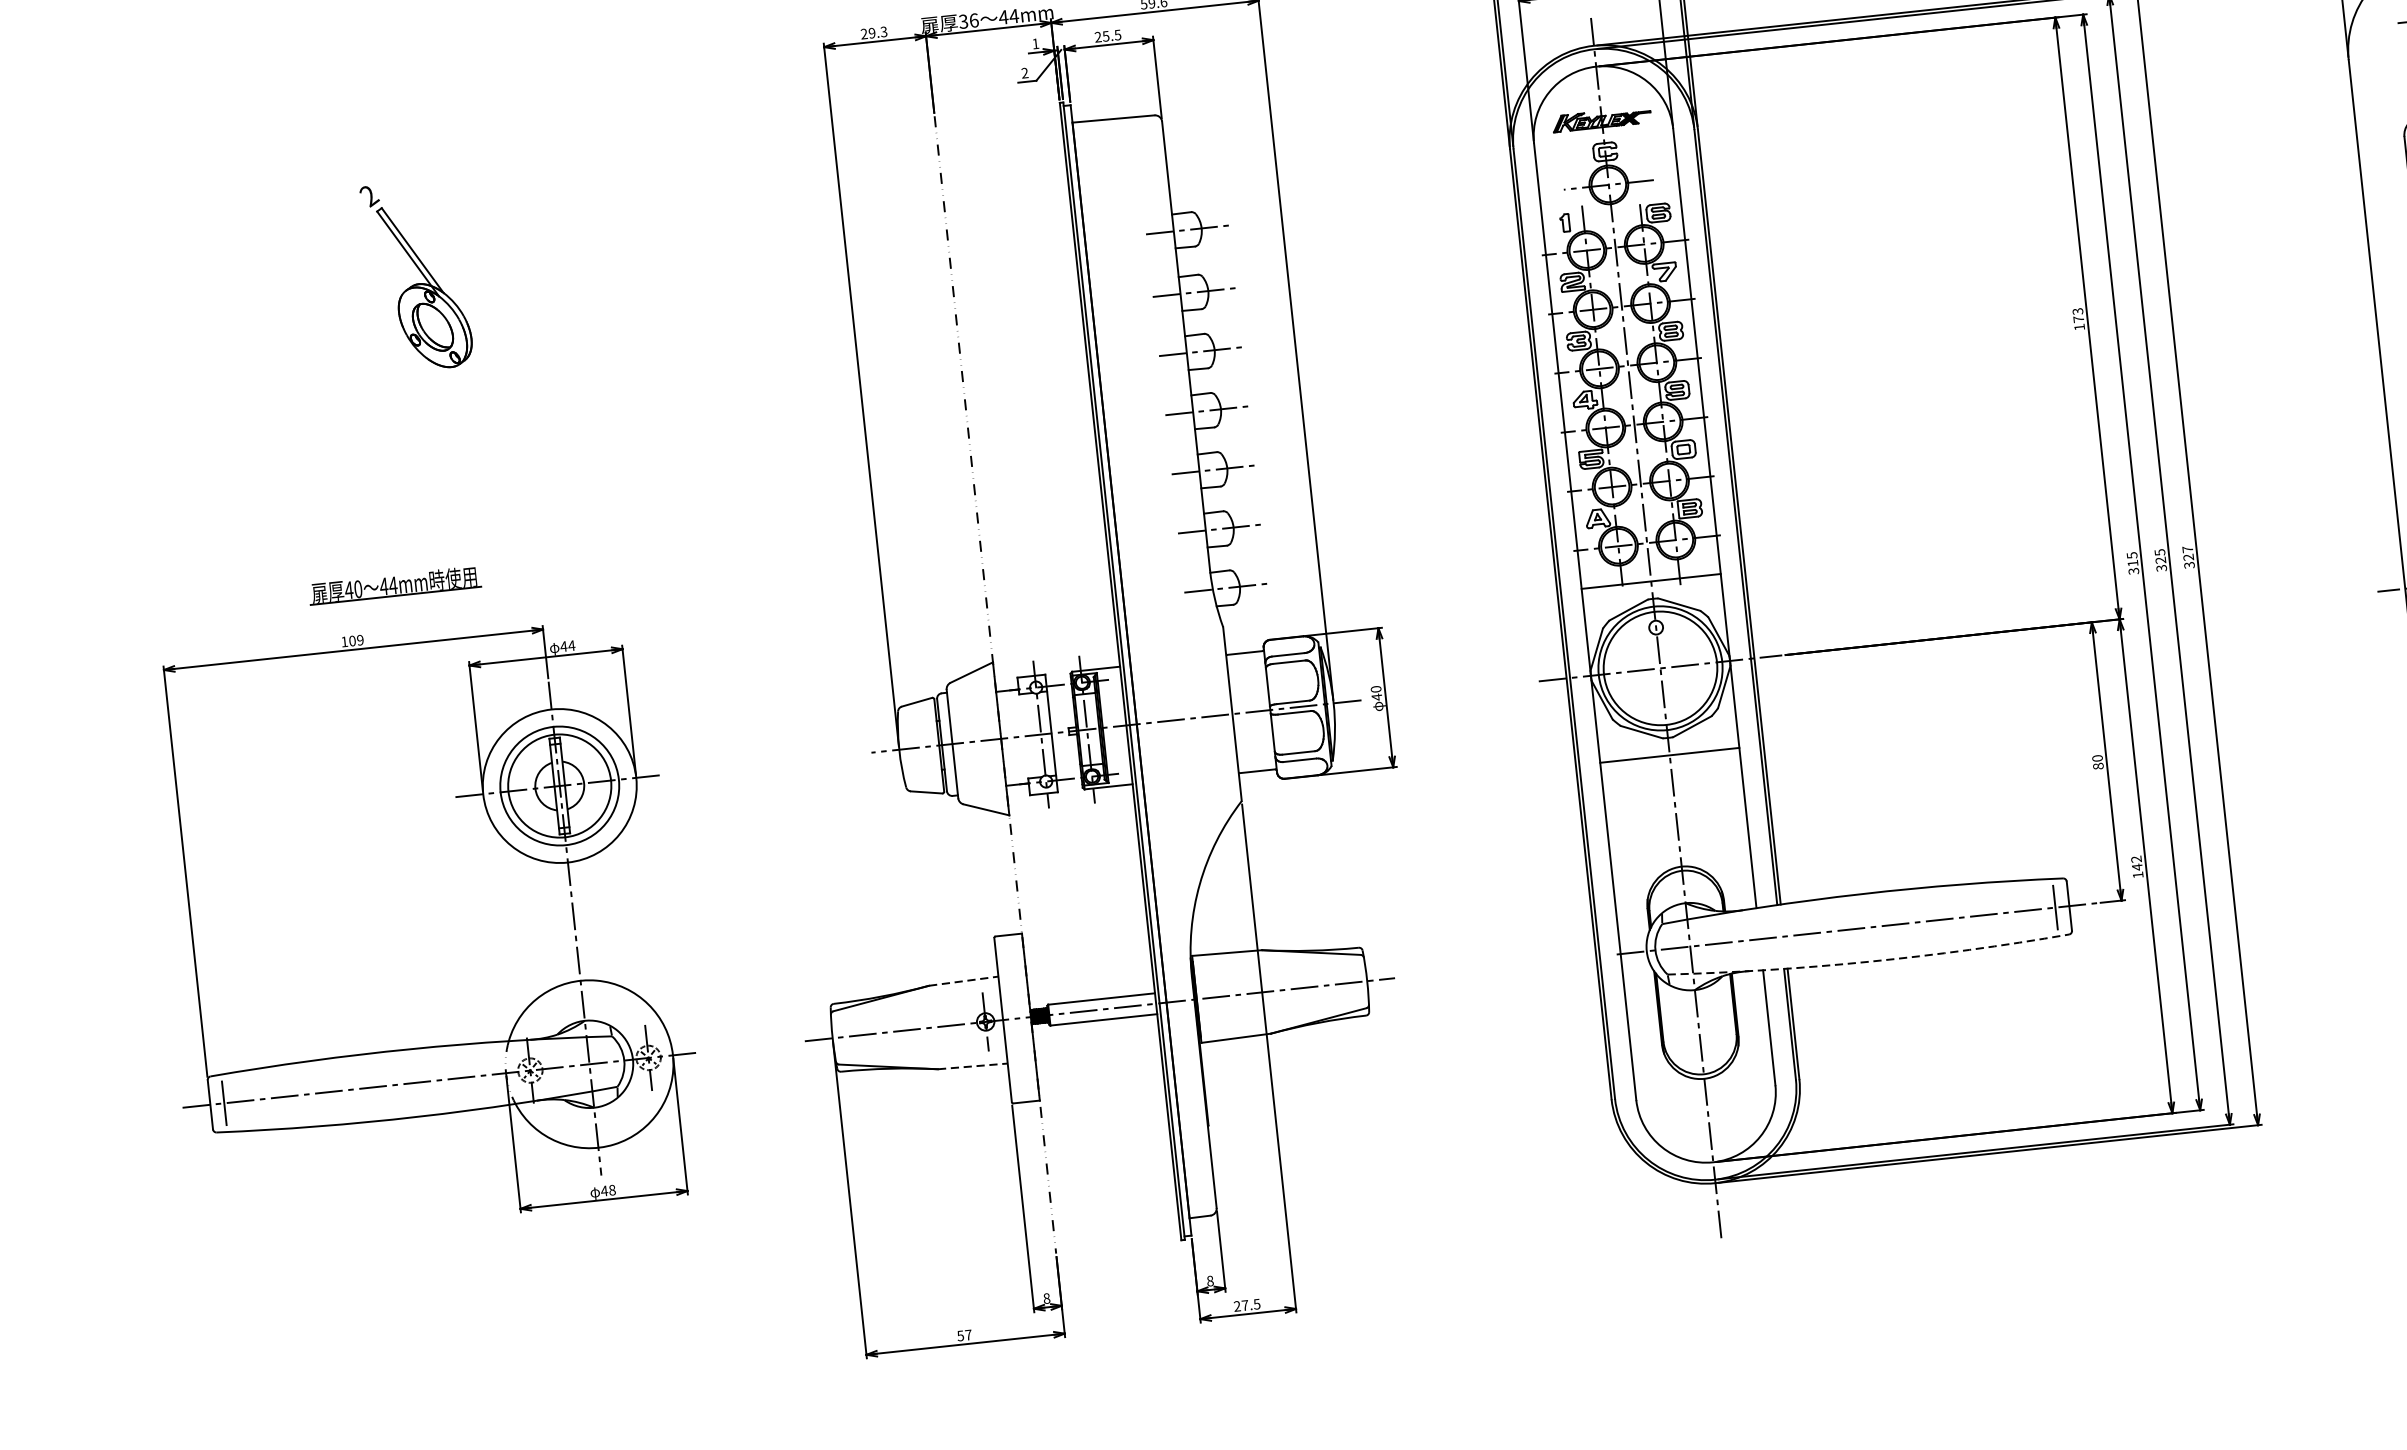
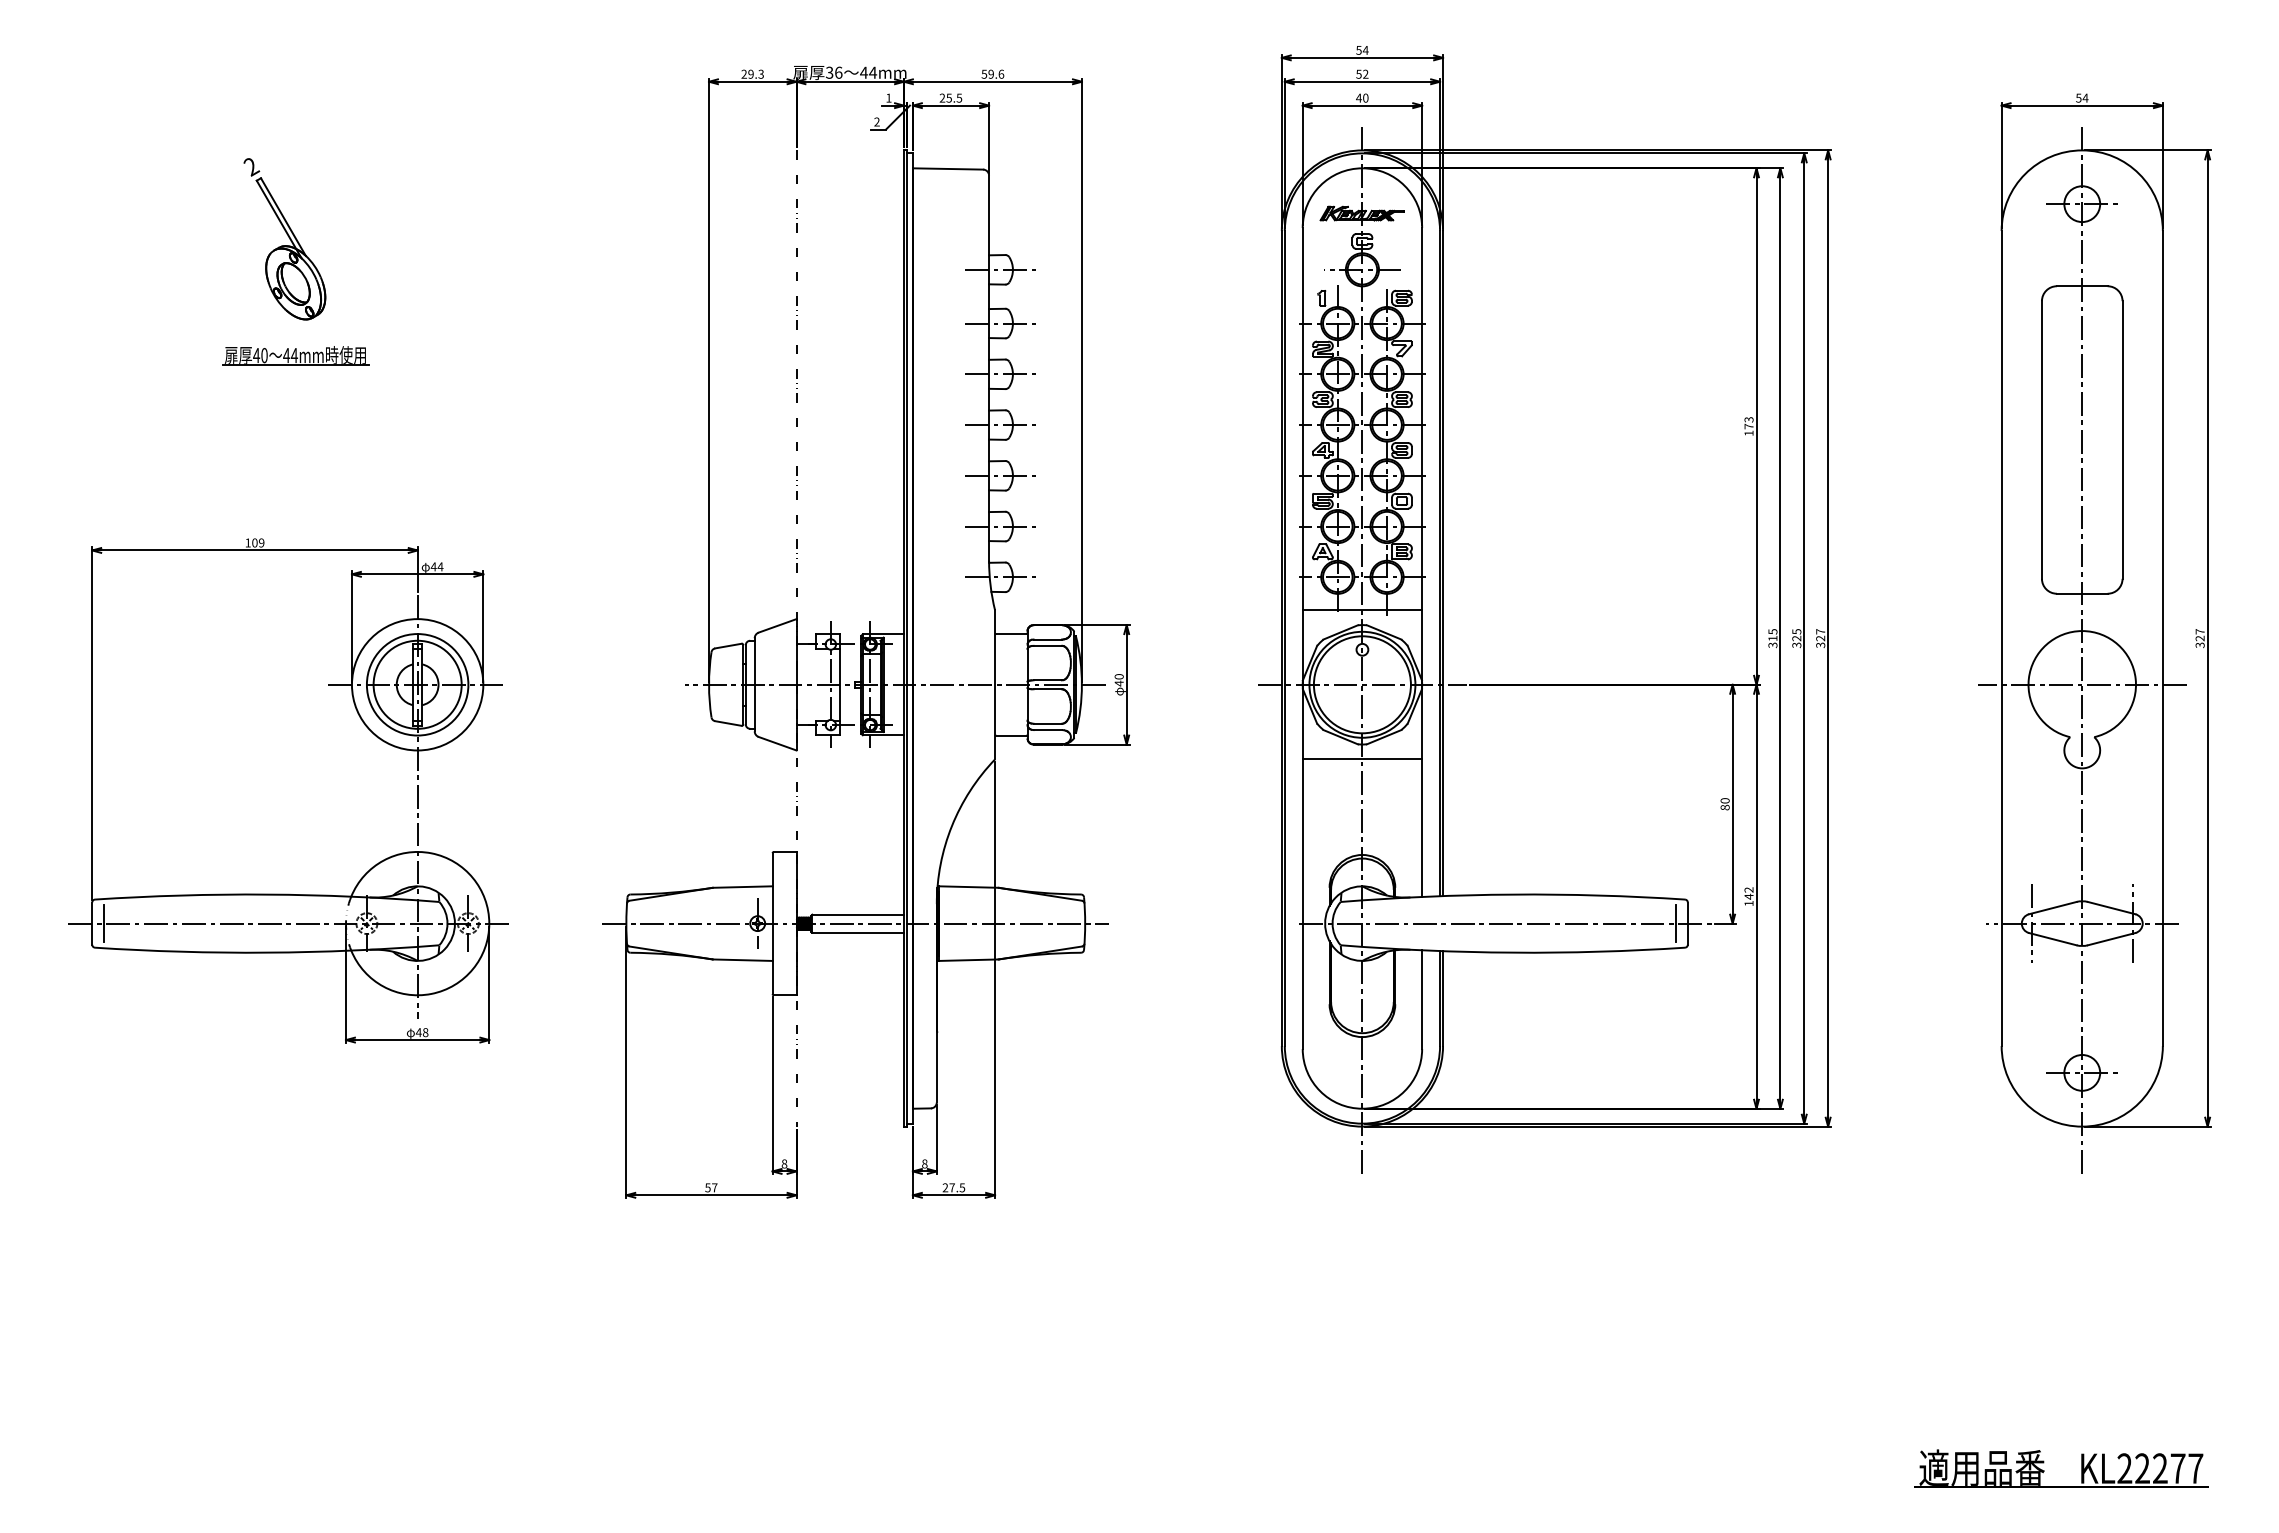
part: (416, 276) -> (284, 239), moved
part: (394, 585) -> (295, 355), moved
arc: (1868, 961) -> (1512, 952), dashed -> solid
line: (963, 981) -> (742, 887), dashed -> solid
line: (972, 1066) -> (742, 960), dashed -> solid

